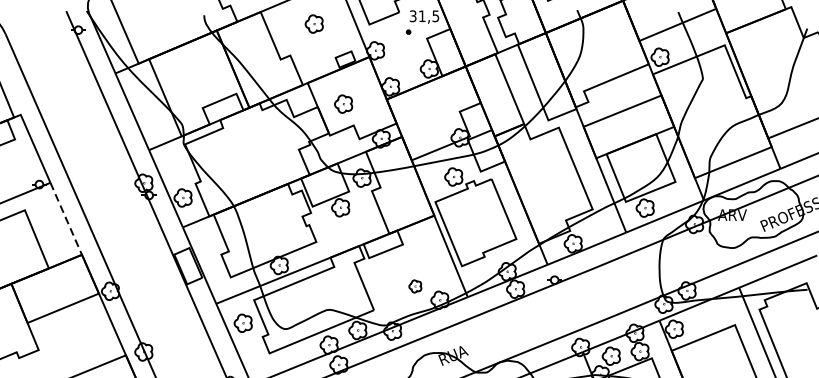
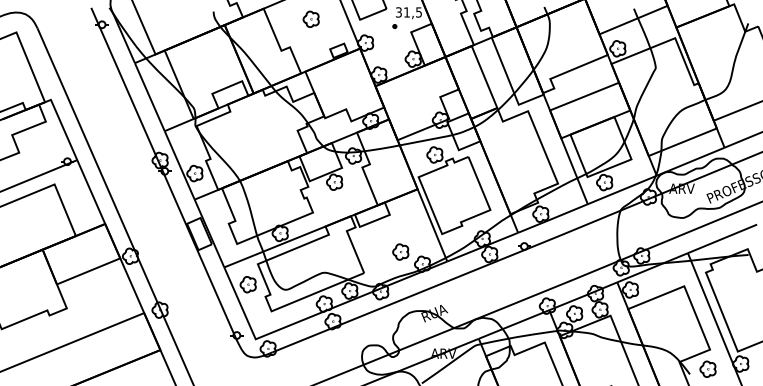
part: (342, 103) -> (336, 89), removed
line: (66, 219) -> (91, 192), dashed -> solid
part: (414, 285) -> (400, 251), size x1.43

